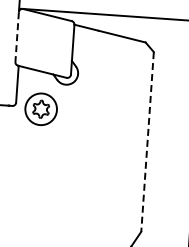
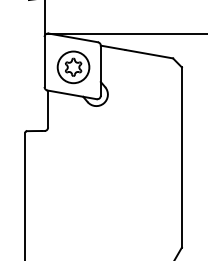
line: (17, 37) -> (44, 62), dashed -> solid
part: (41, 109) -> (73, 67), moved
line: (147, 141) -> (181, 157), dashed -> solid

